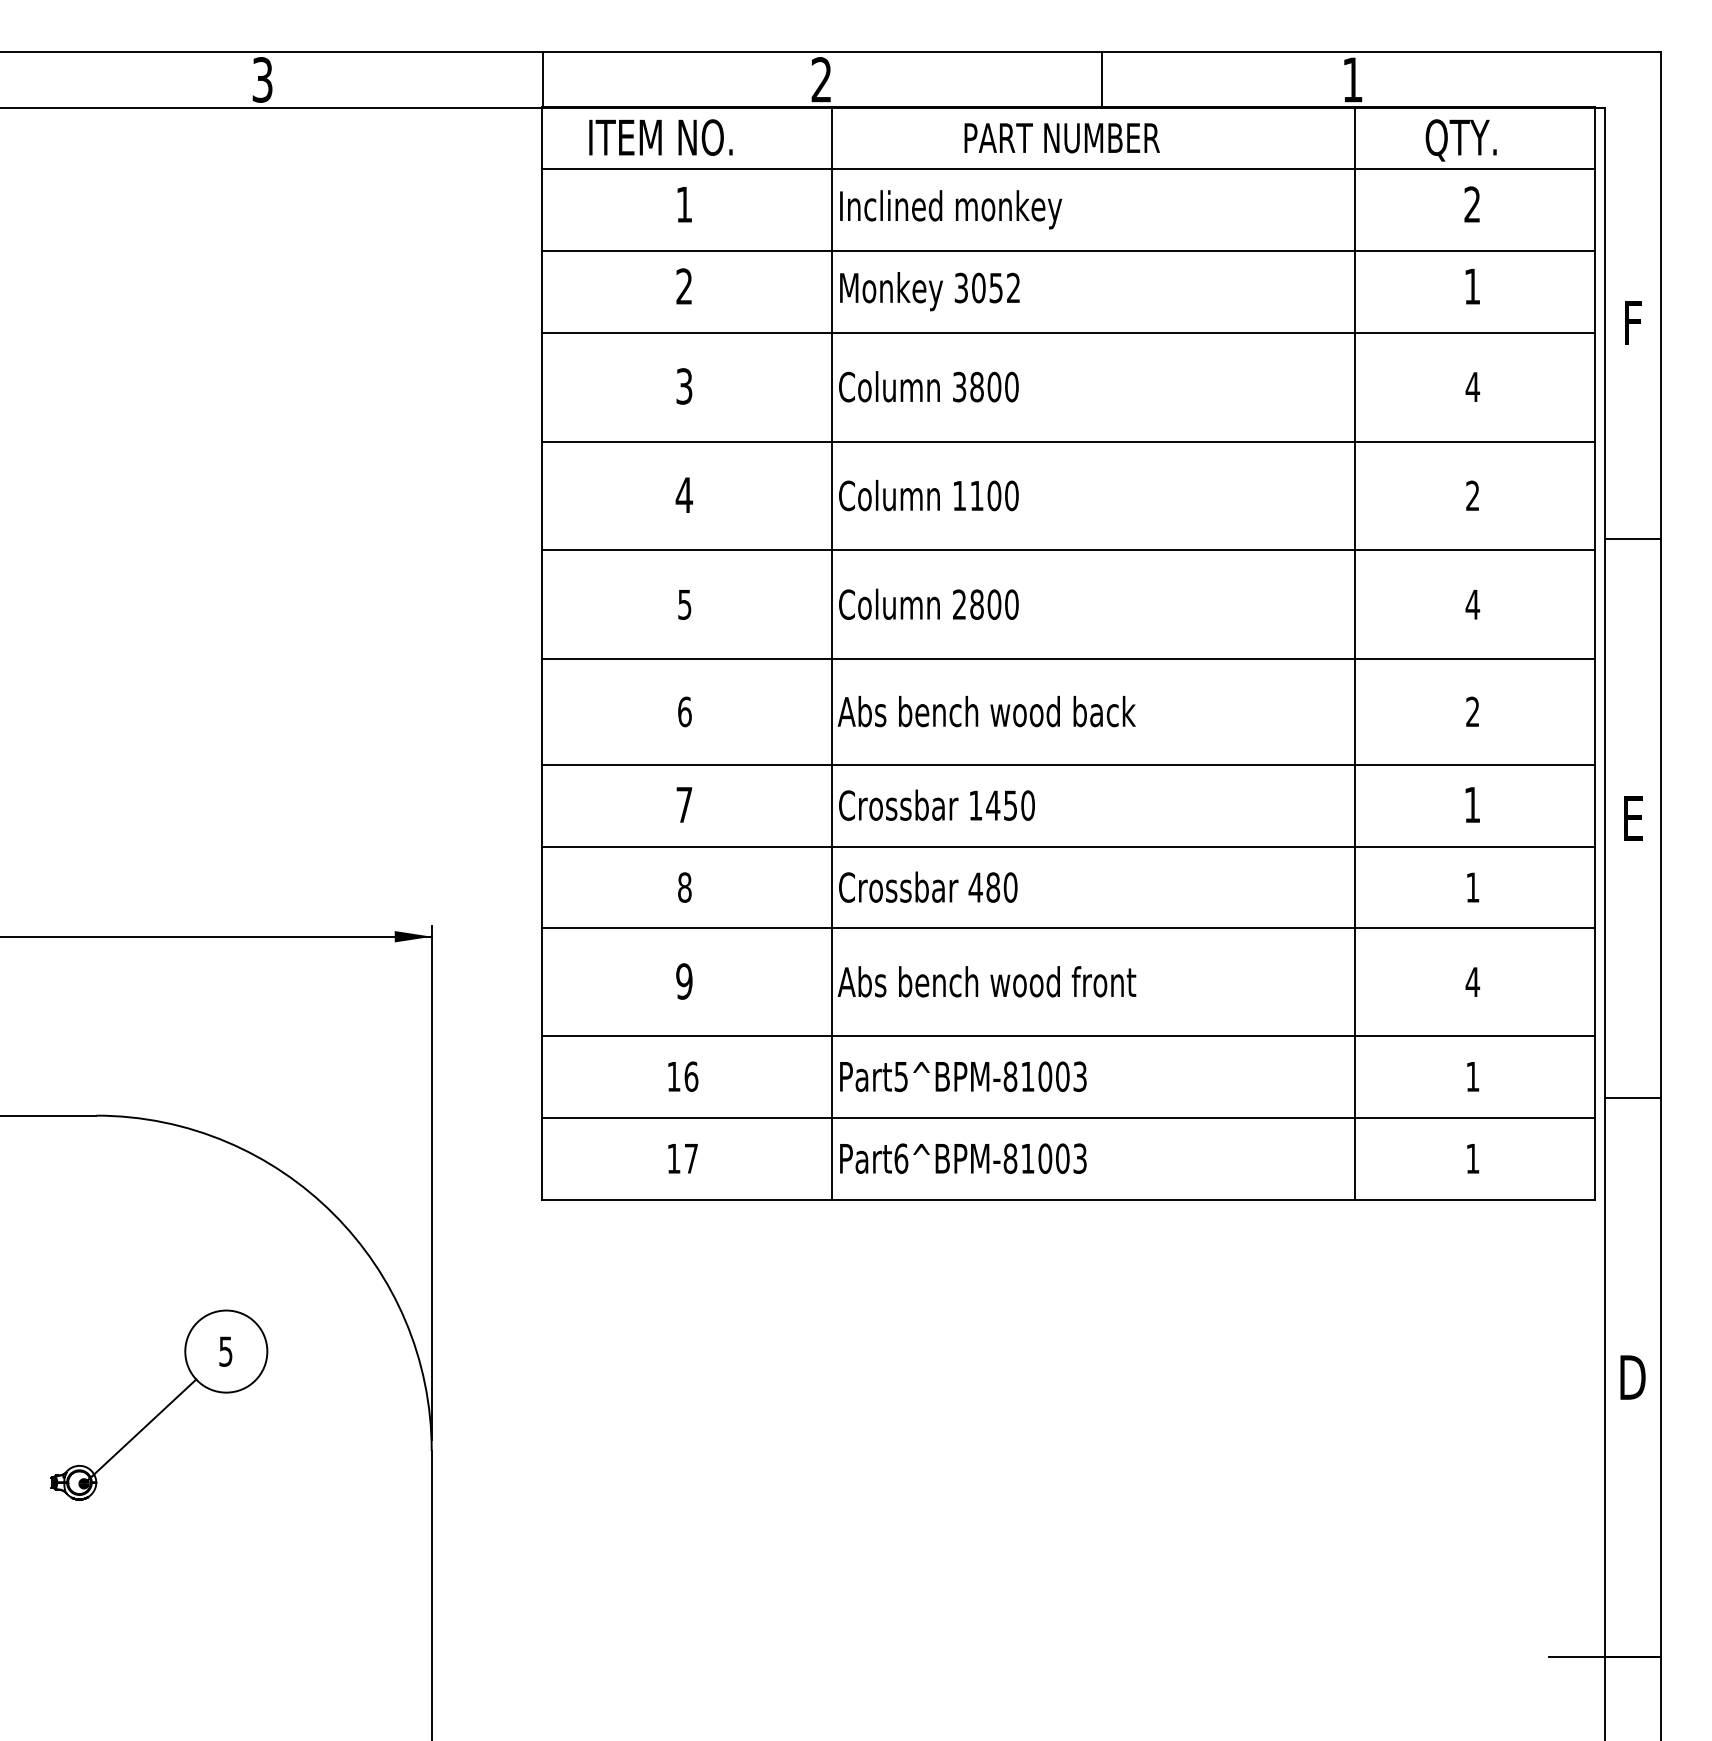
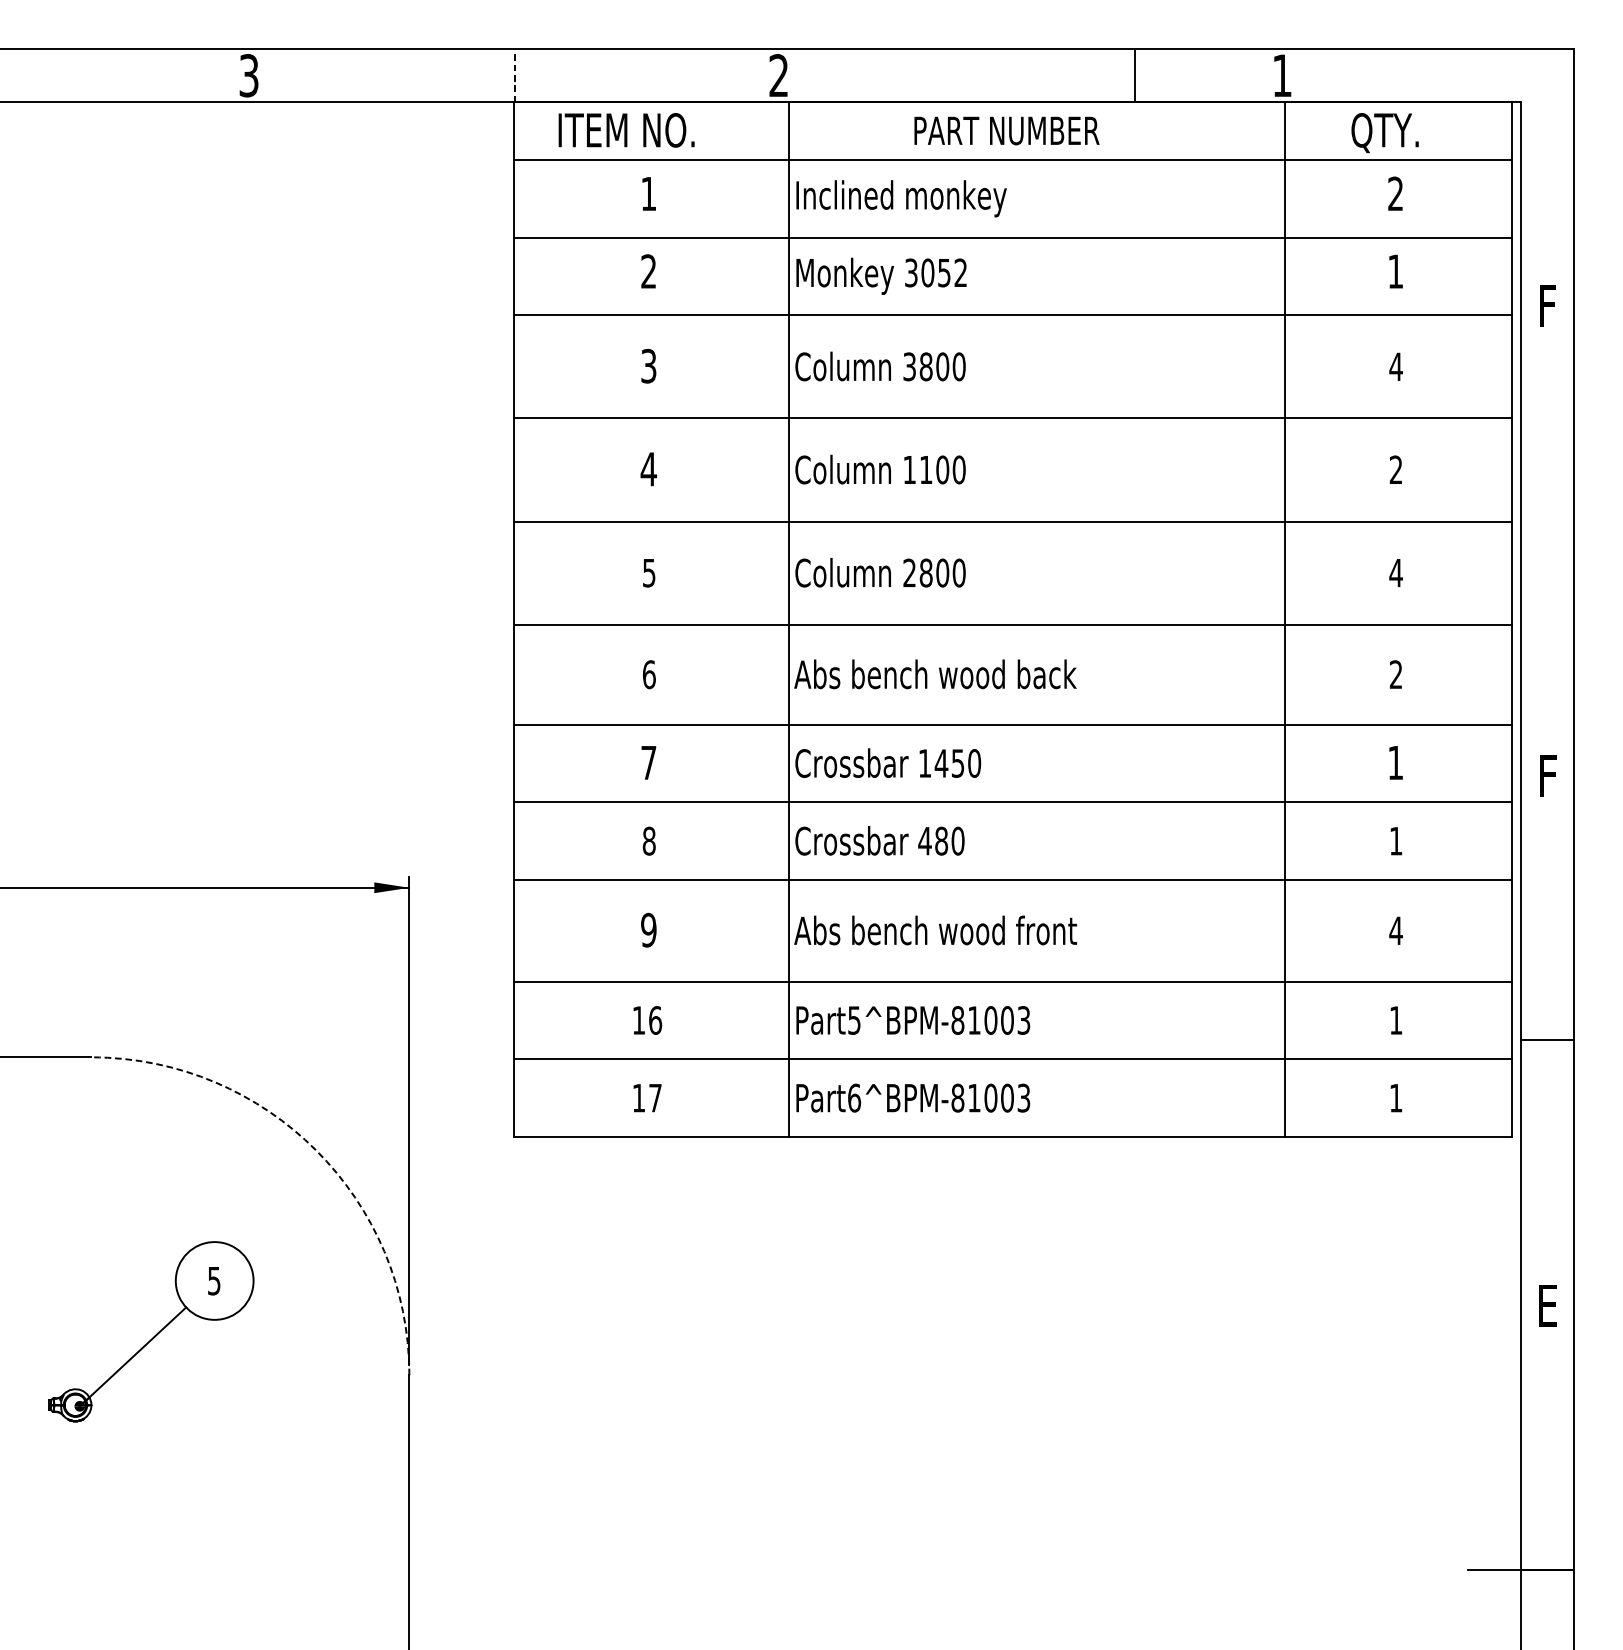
line: (542, 80) -> (514, 76), solid -> dashed
line: (1101, 80) -> (1135, 76), moved
line: (1632, 538) -> (1547, 510), removed
text: (1633, 818) -> (1548, 775), E -> F
arc: (333, 1213) -> (316, 1150), solid -> dashed
text: (1632, 1377) -> (1547, 1305), D -> E

